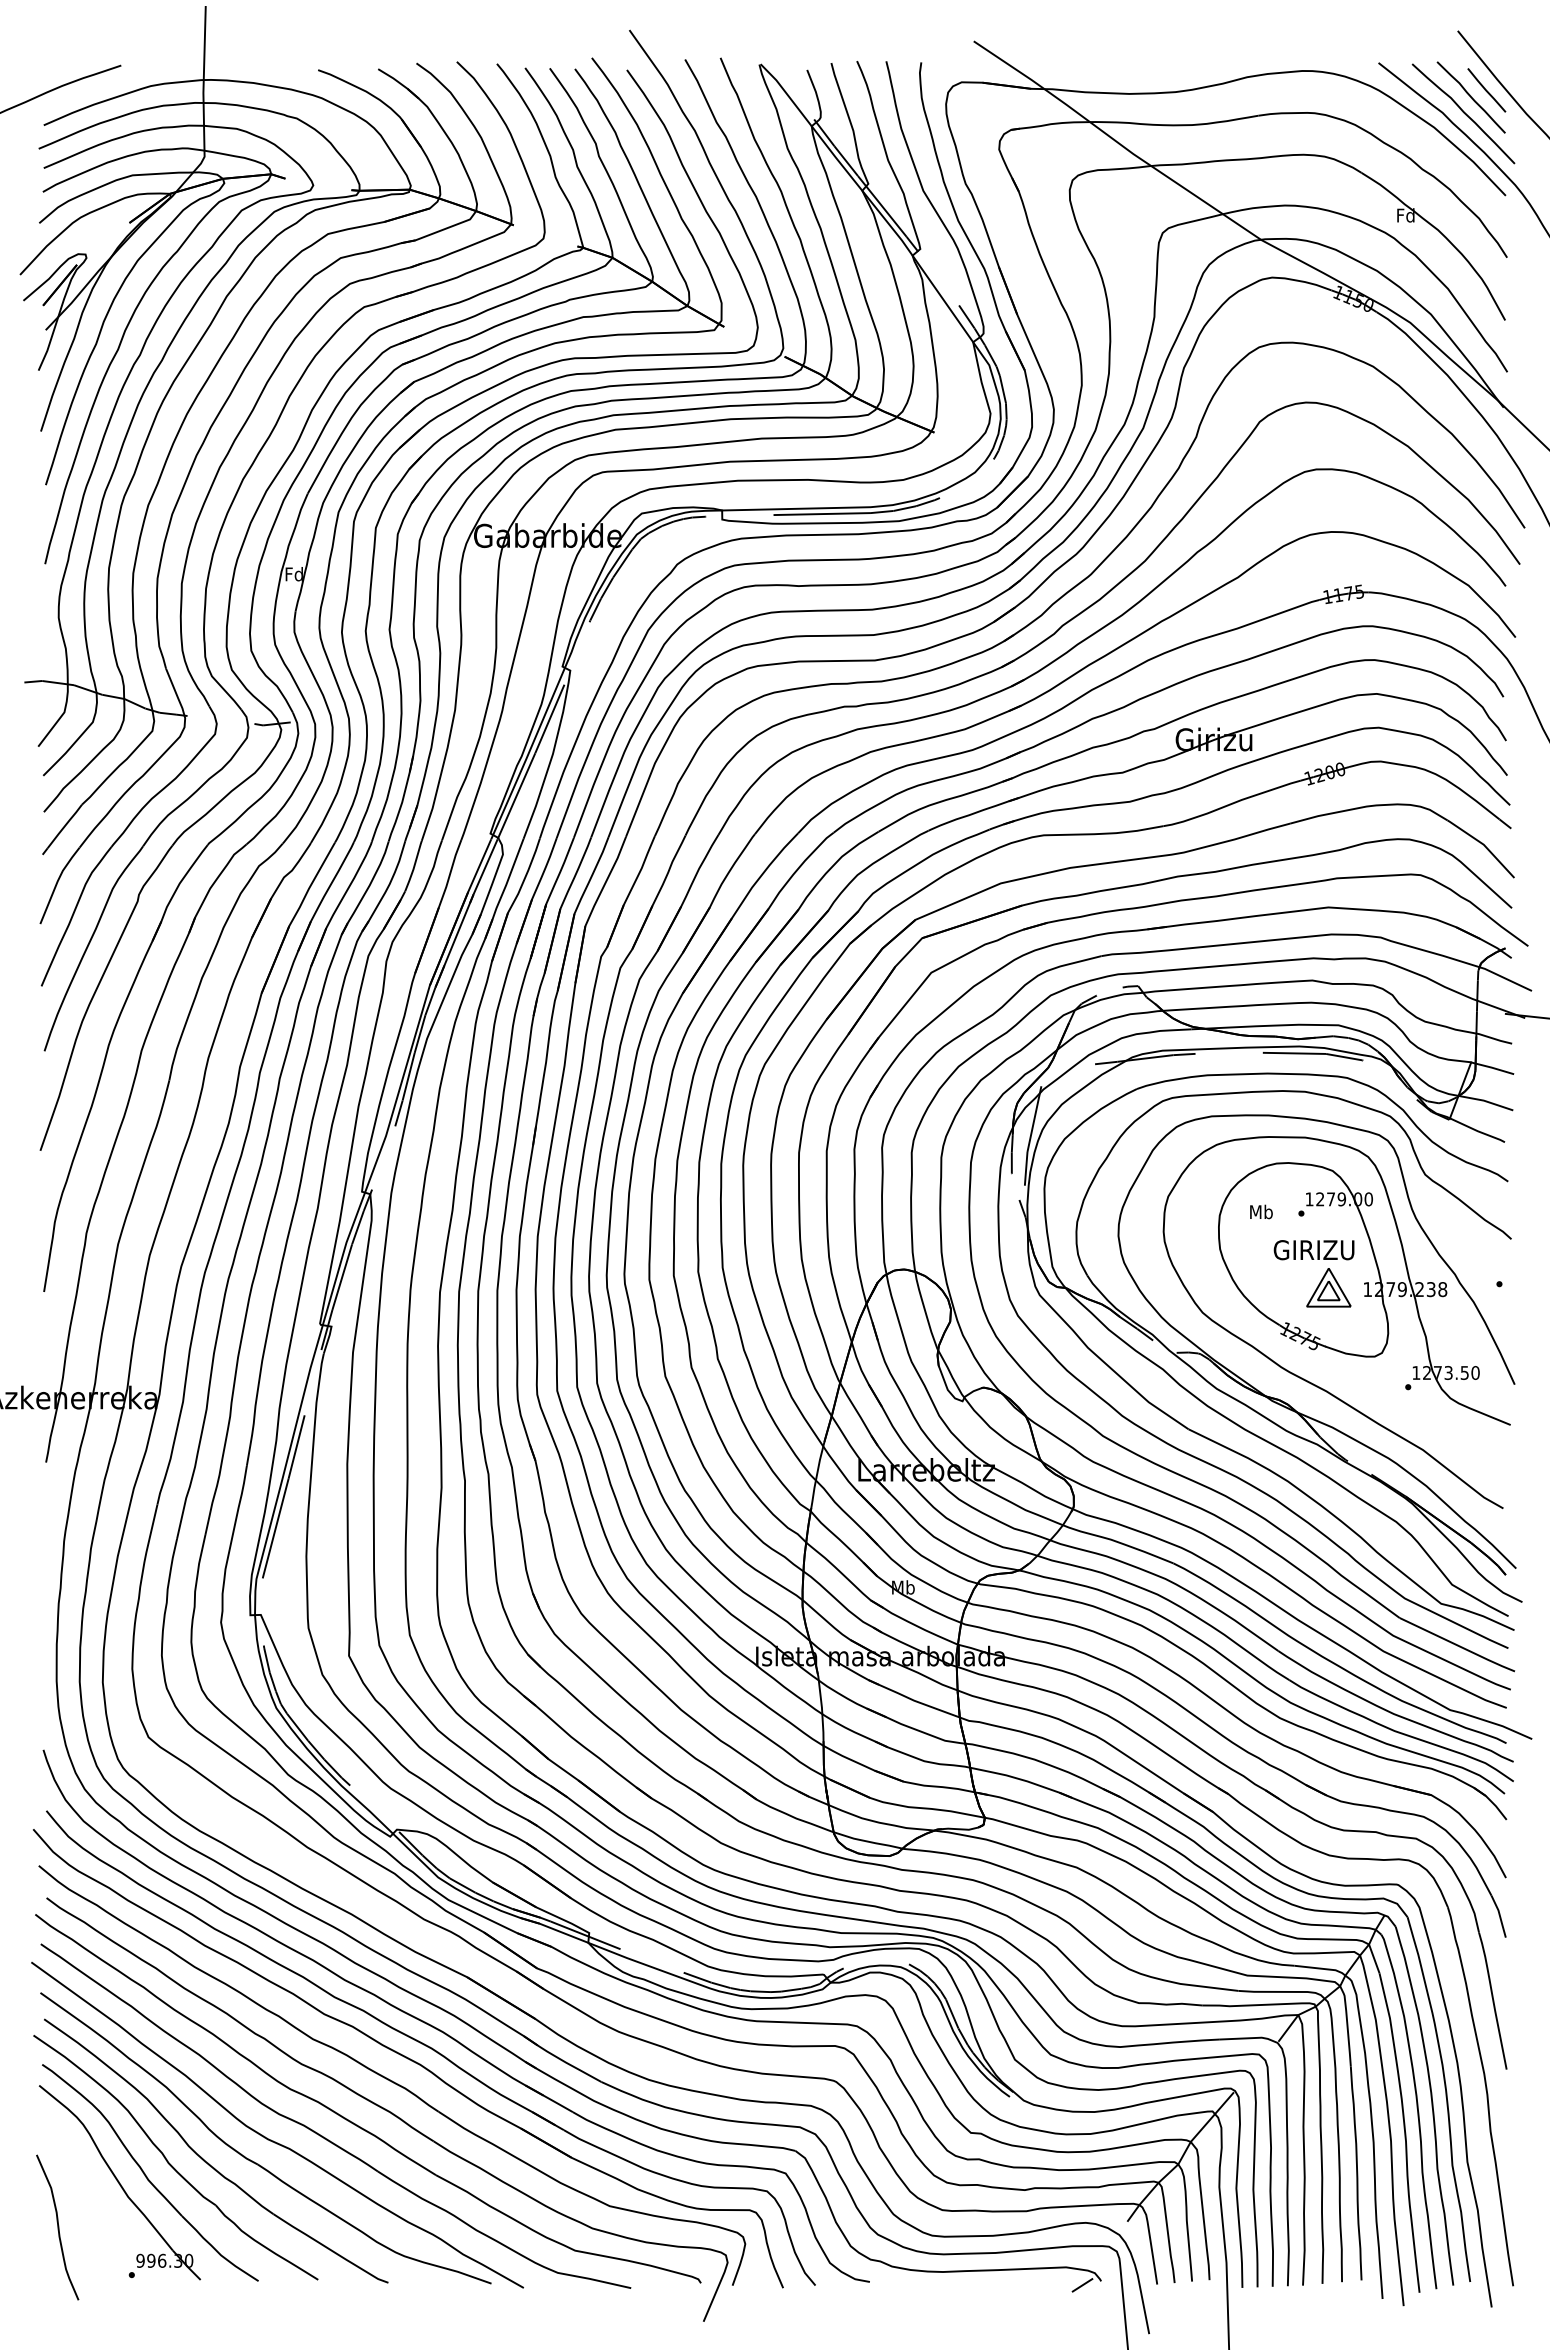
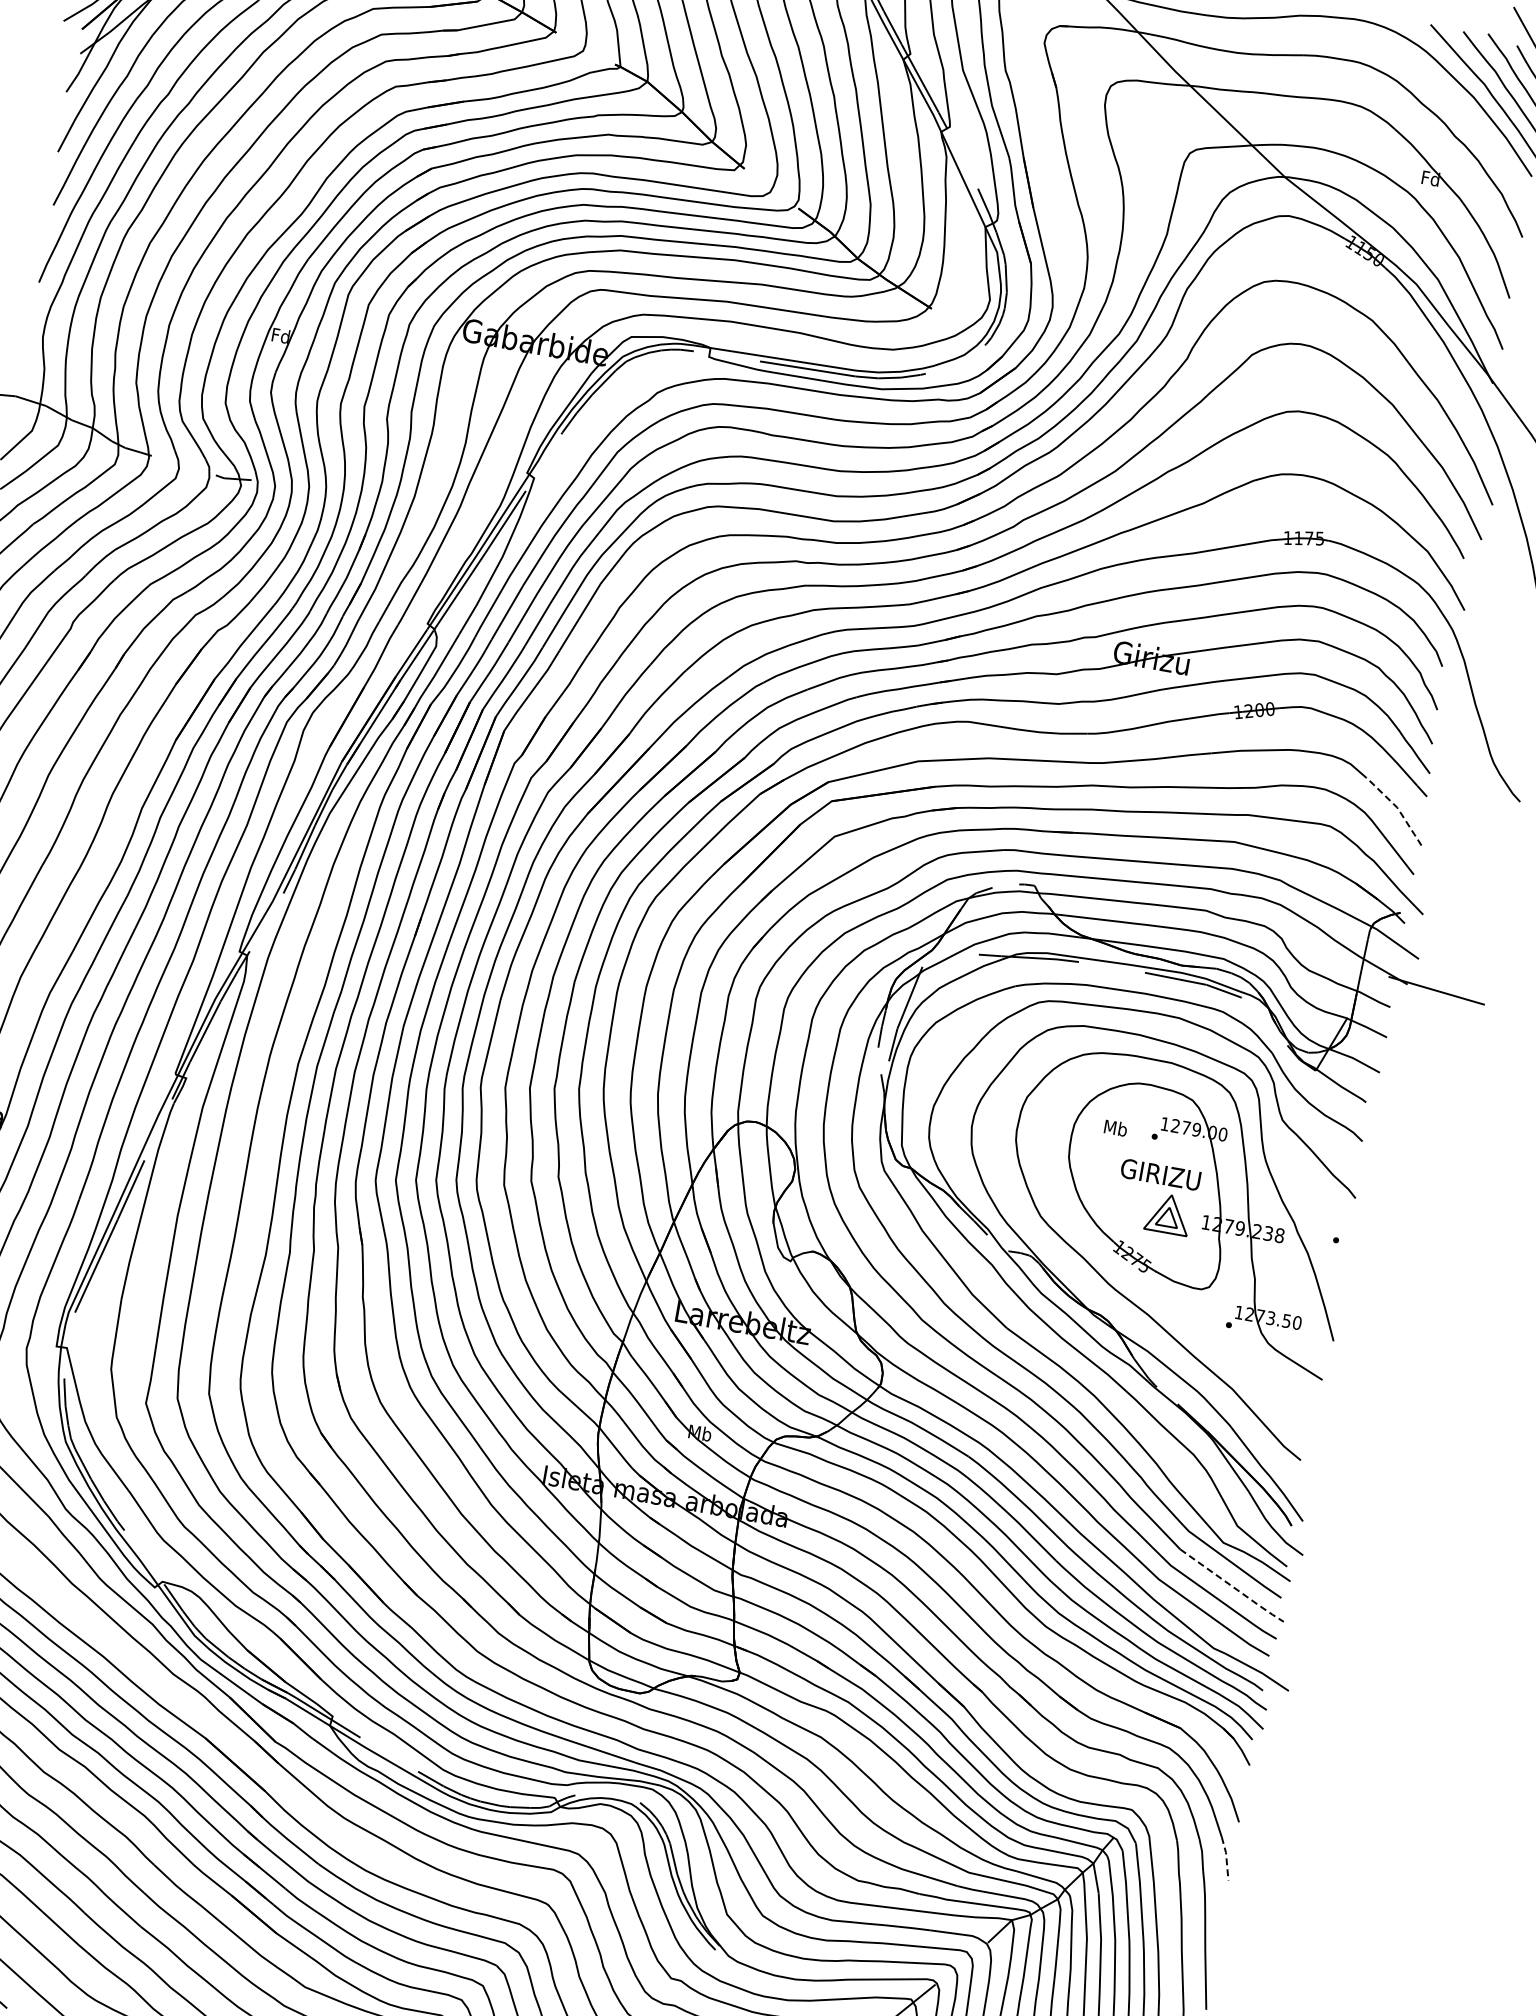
line: (1483, 844) -> (1397, 807), solid -> dashed
line: (1458, 1646) -> (1232, 1587), solid -> dashed
line: (1499, 1916) -> (1225, 1858), solid -> dashed

